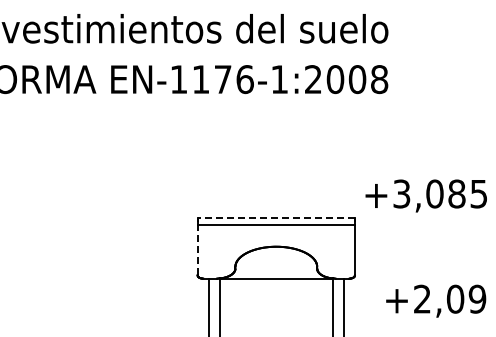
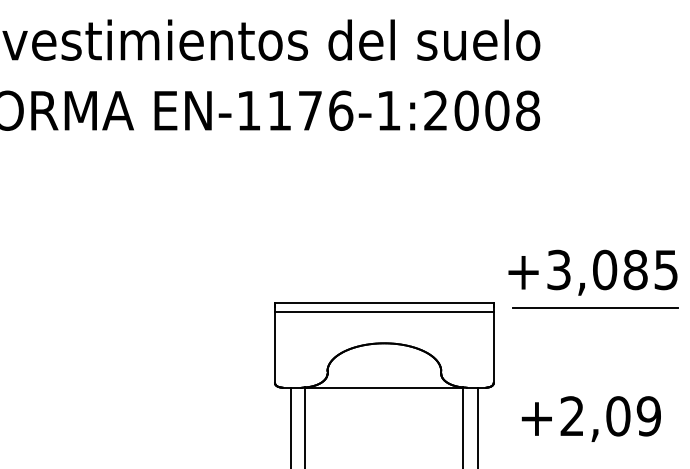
line: (276, 218) -> (384, 304), dashed -> solid
line: (428, 221) -> (596, 308), added
line: (197, 249) -> (274, 347), dashed -> solid
text: (436, 300) -> (591, 418), moved

